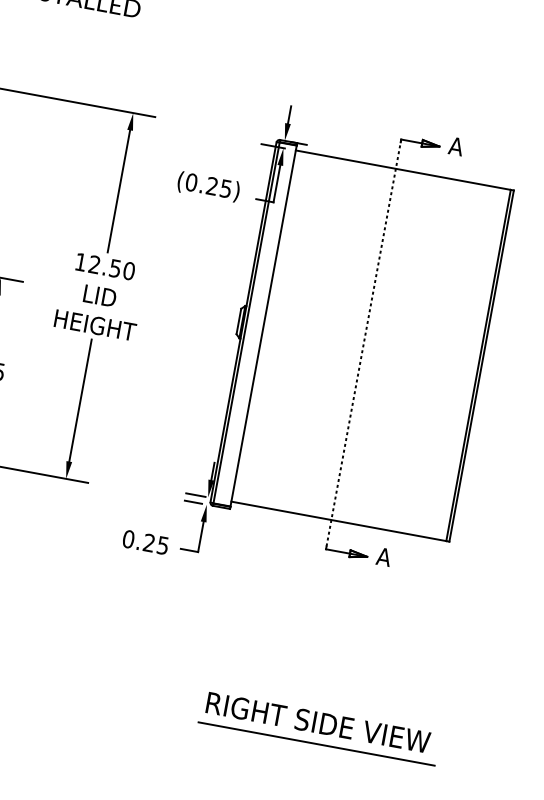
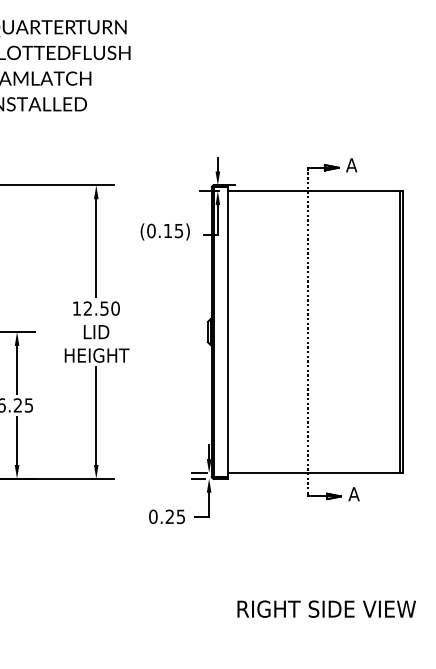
text: (211, 185) -> (167, 230), (0.25) -> (0.15)
text: (318, 721) -> (326, 608), moved
line: (316, 743) -> (328, 648), removed

